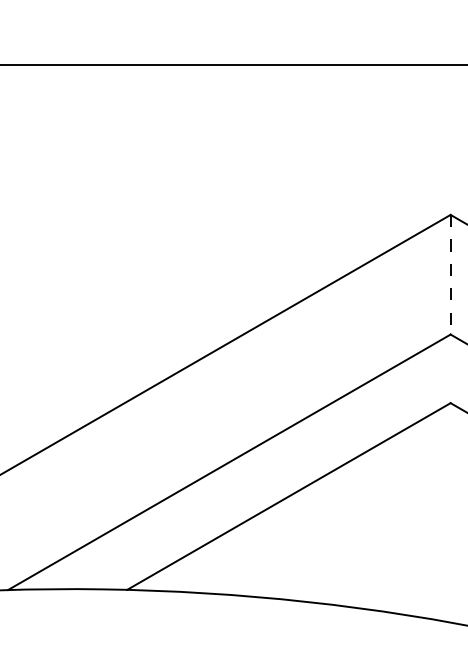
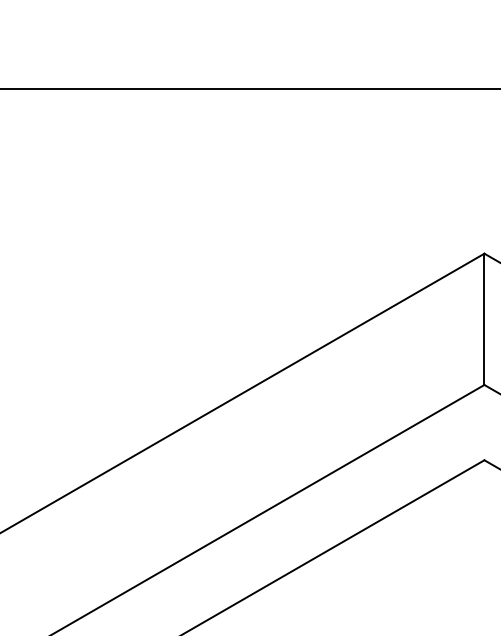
line: (450, 274) -> (484, 319), dashed -> solid

